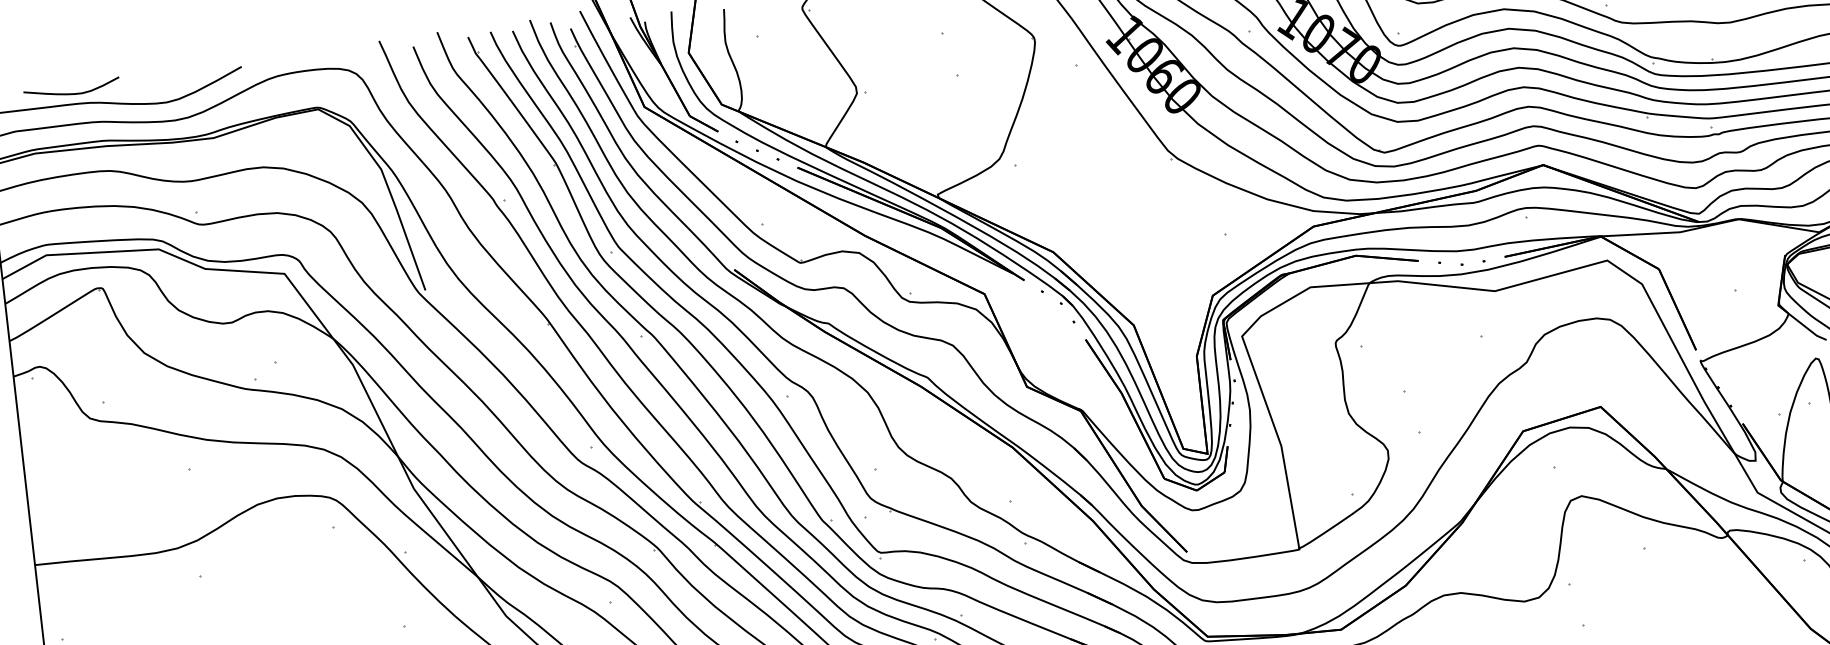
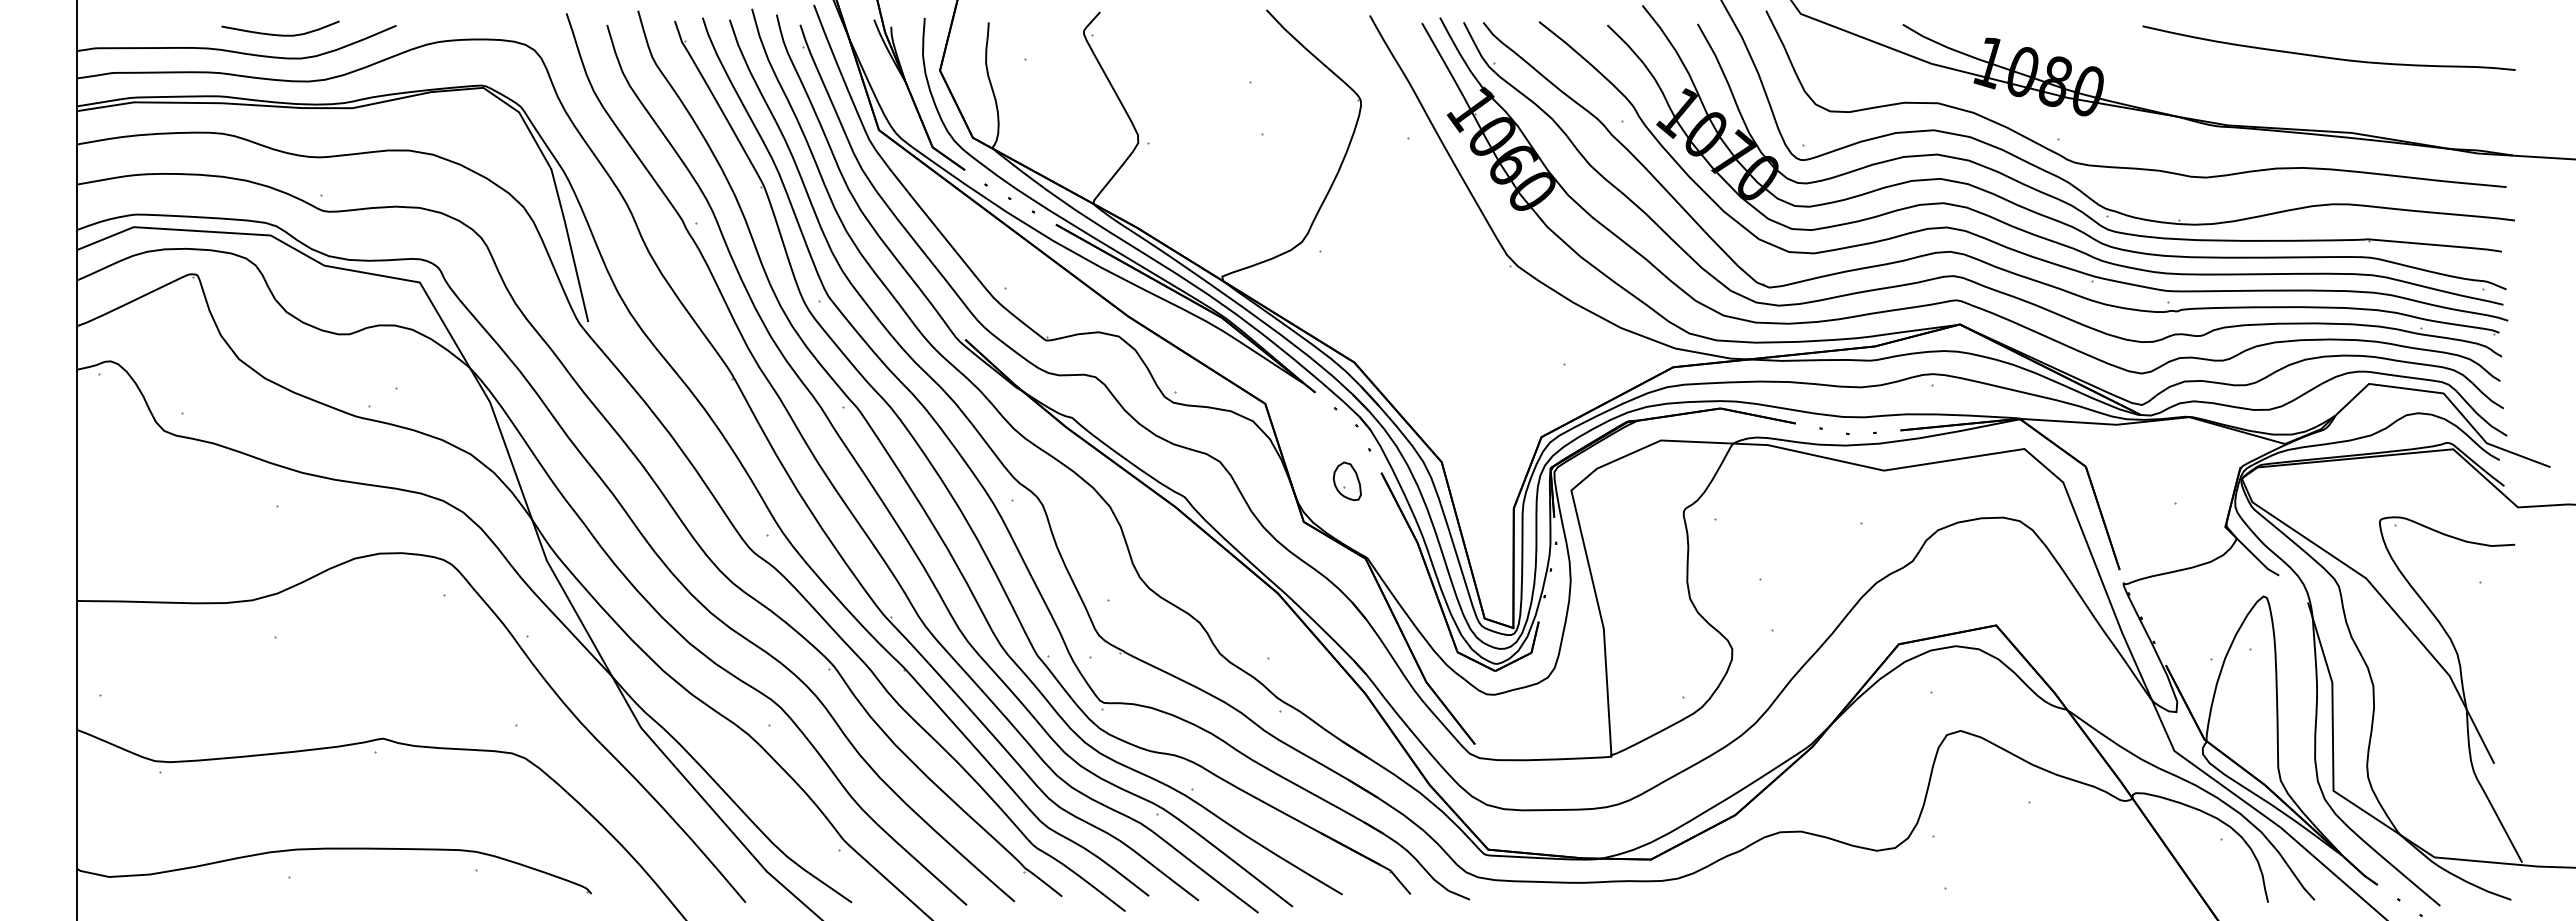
curve: (72, 93) -> (280, 34), moved
part: (1058, 349) -> (1346, 481), added

